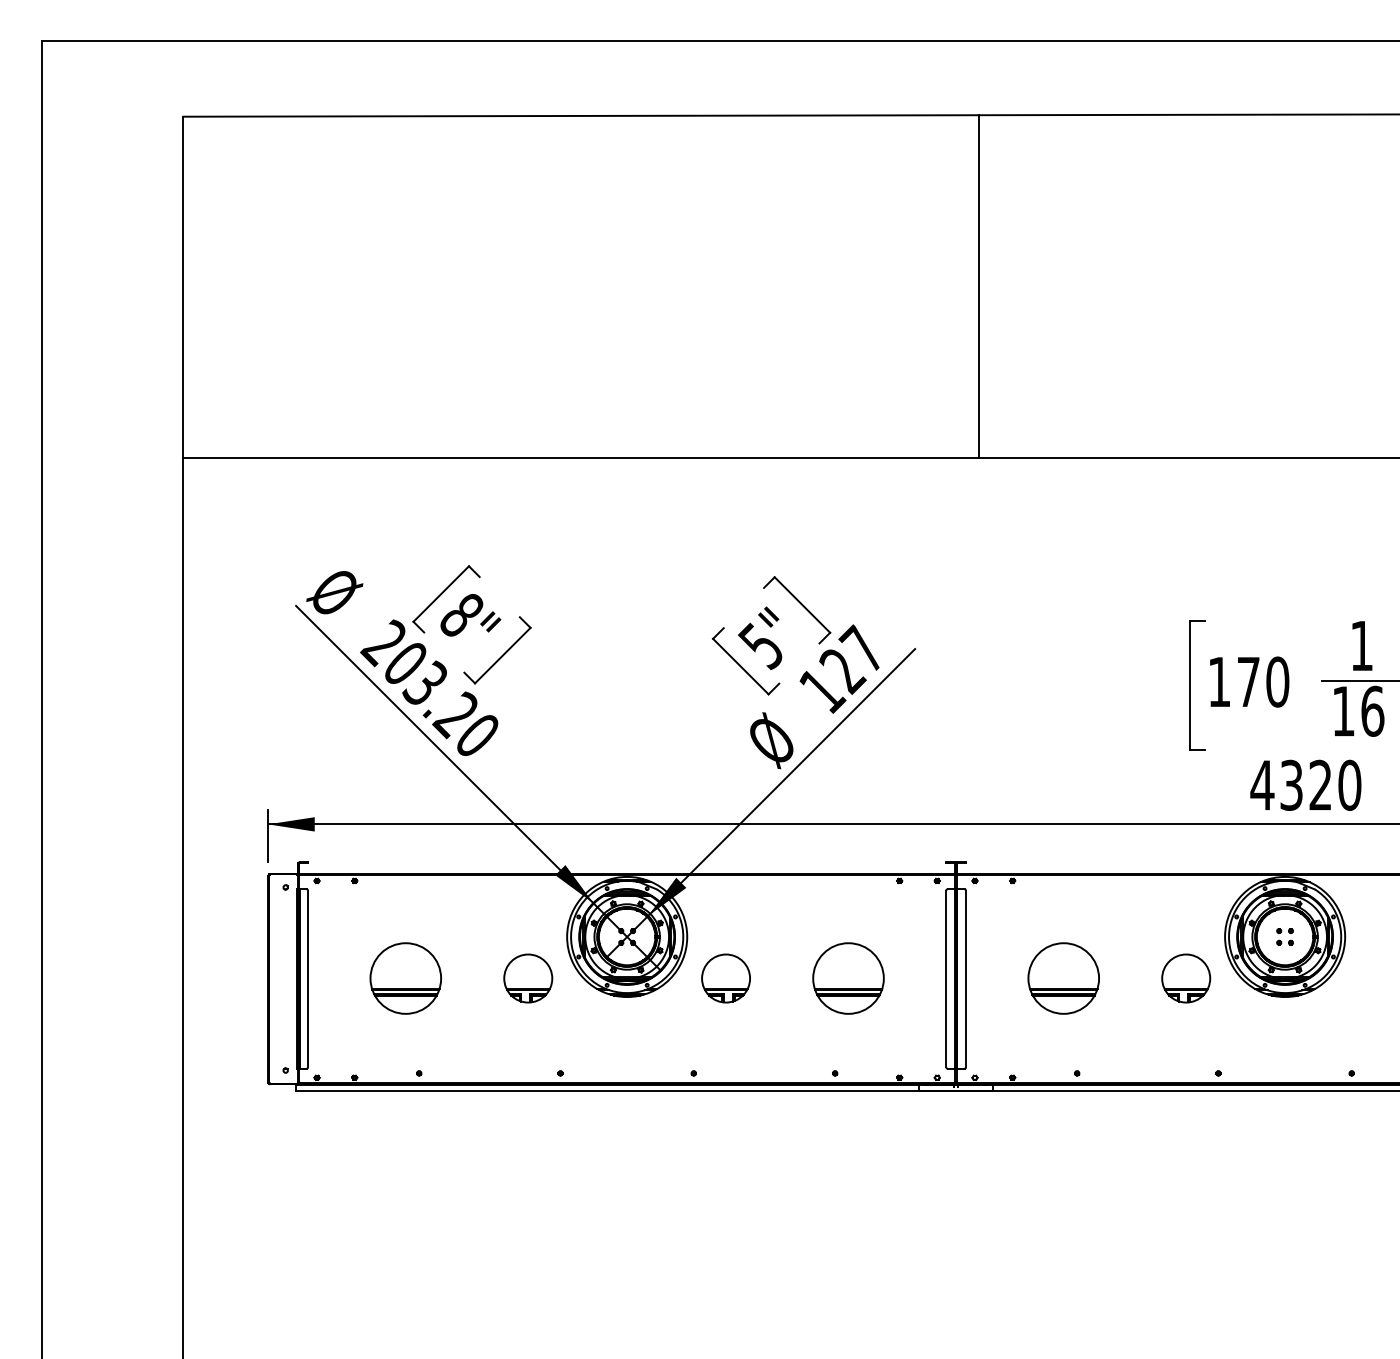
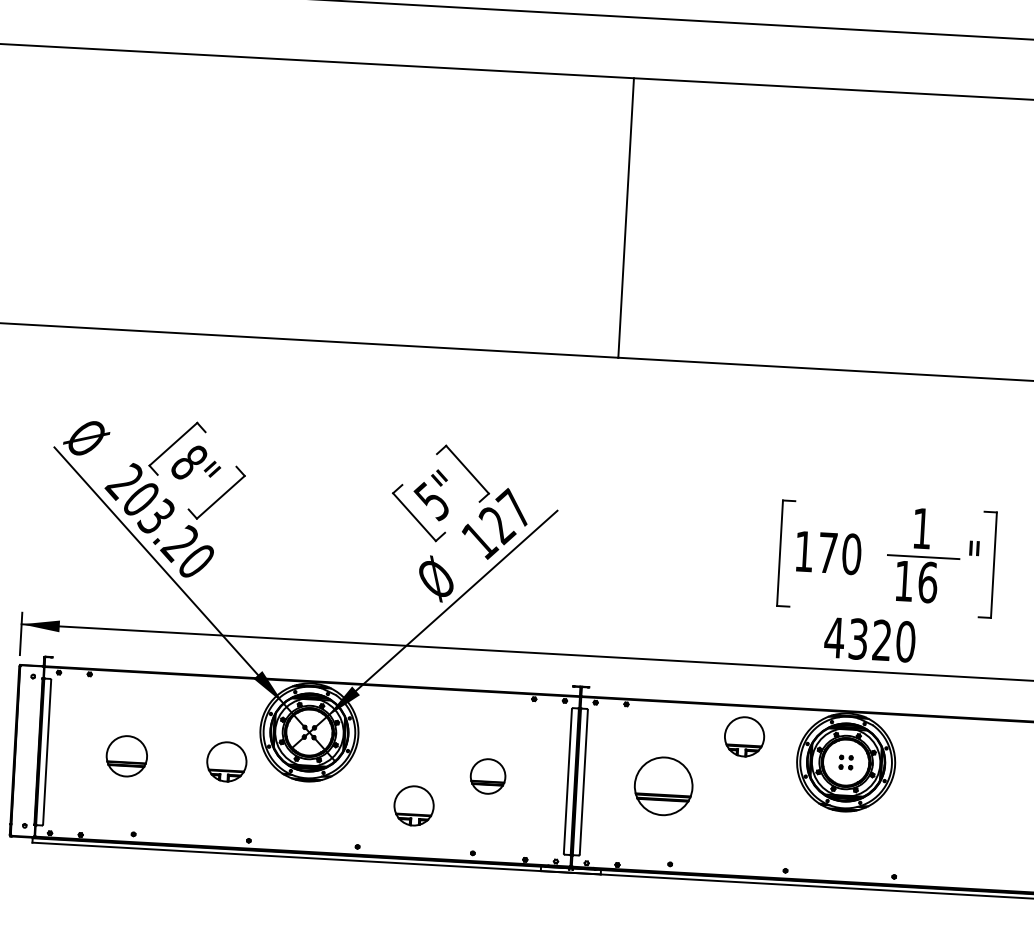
part: (405, 978) -> (126, 756), size x0.7
part: (725, 978) -> (413, 805), moved
part: (848, 978) -> (488, 776), size x0.6
part: (1186, 978) -> (744, 736), moved

